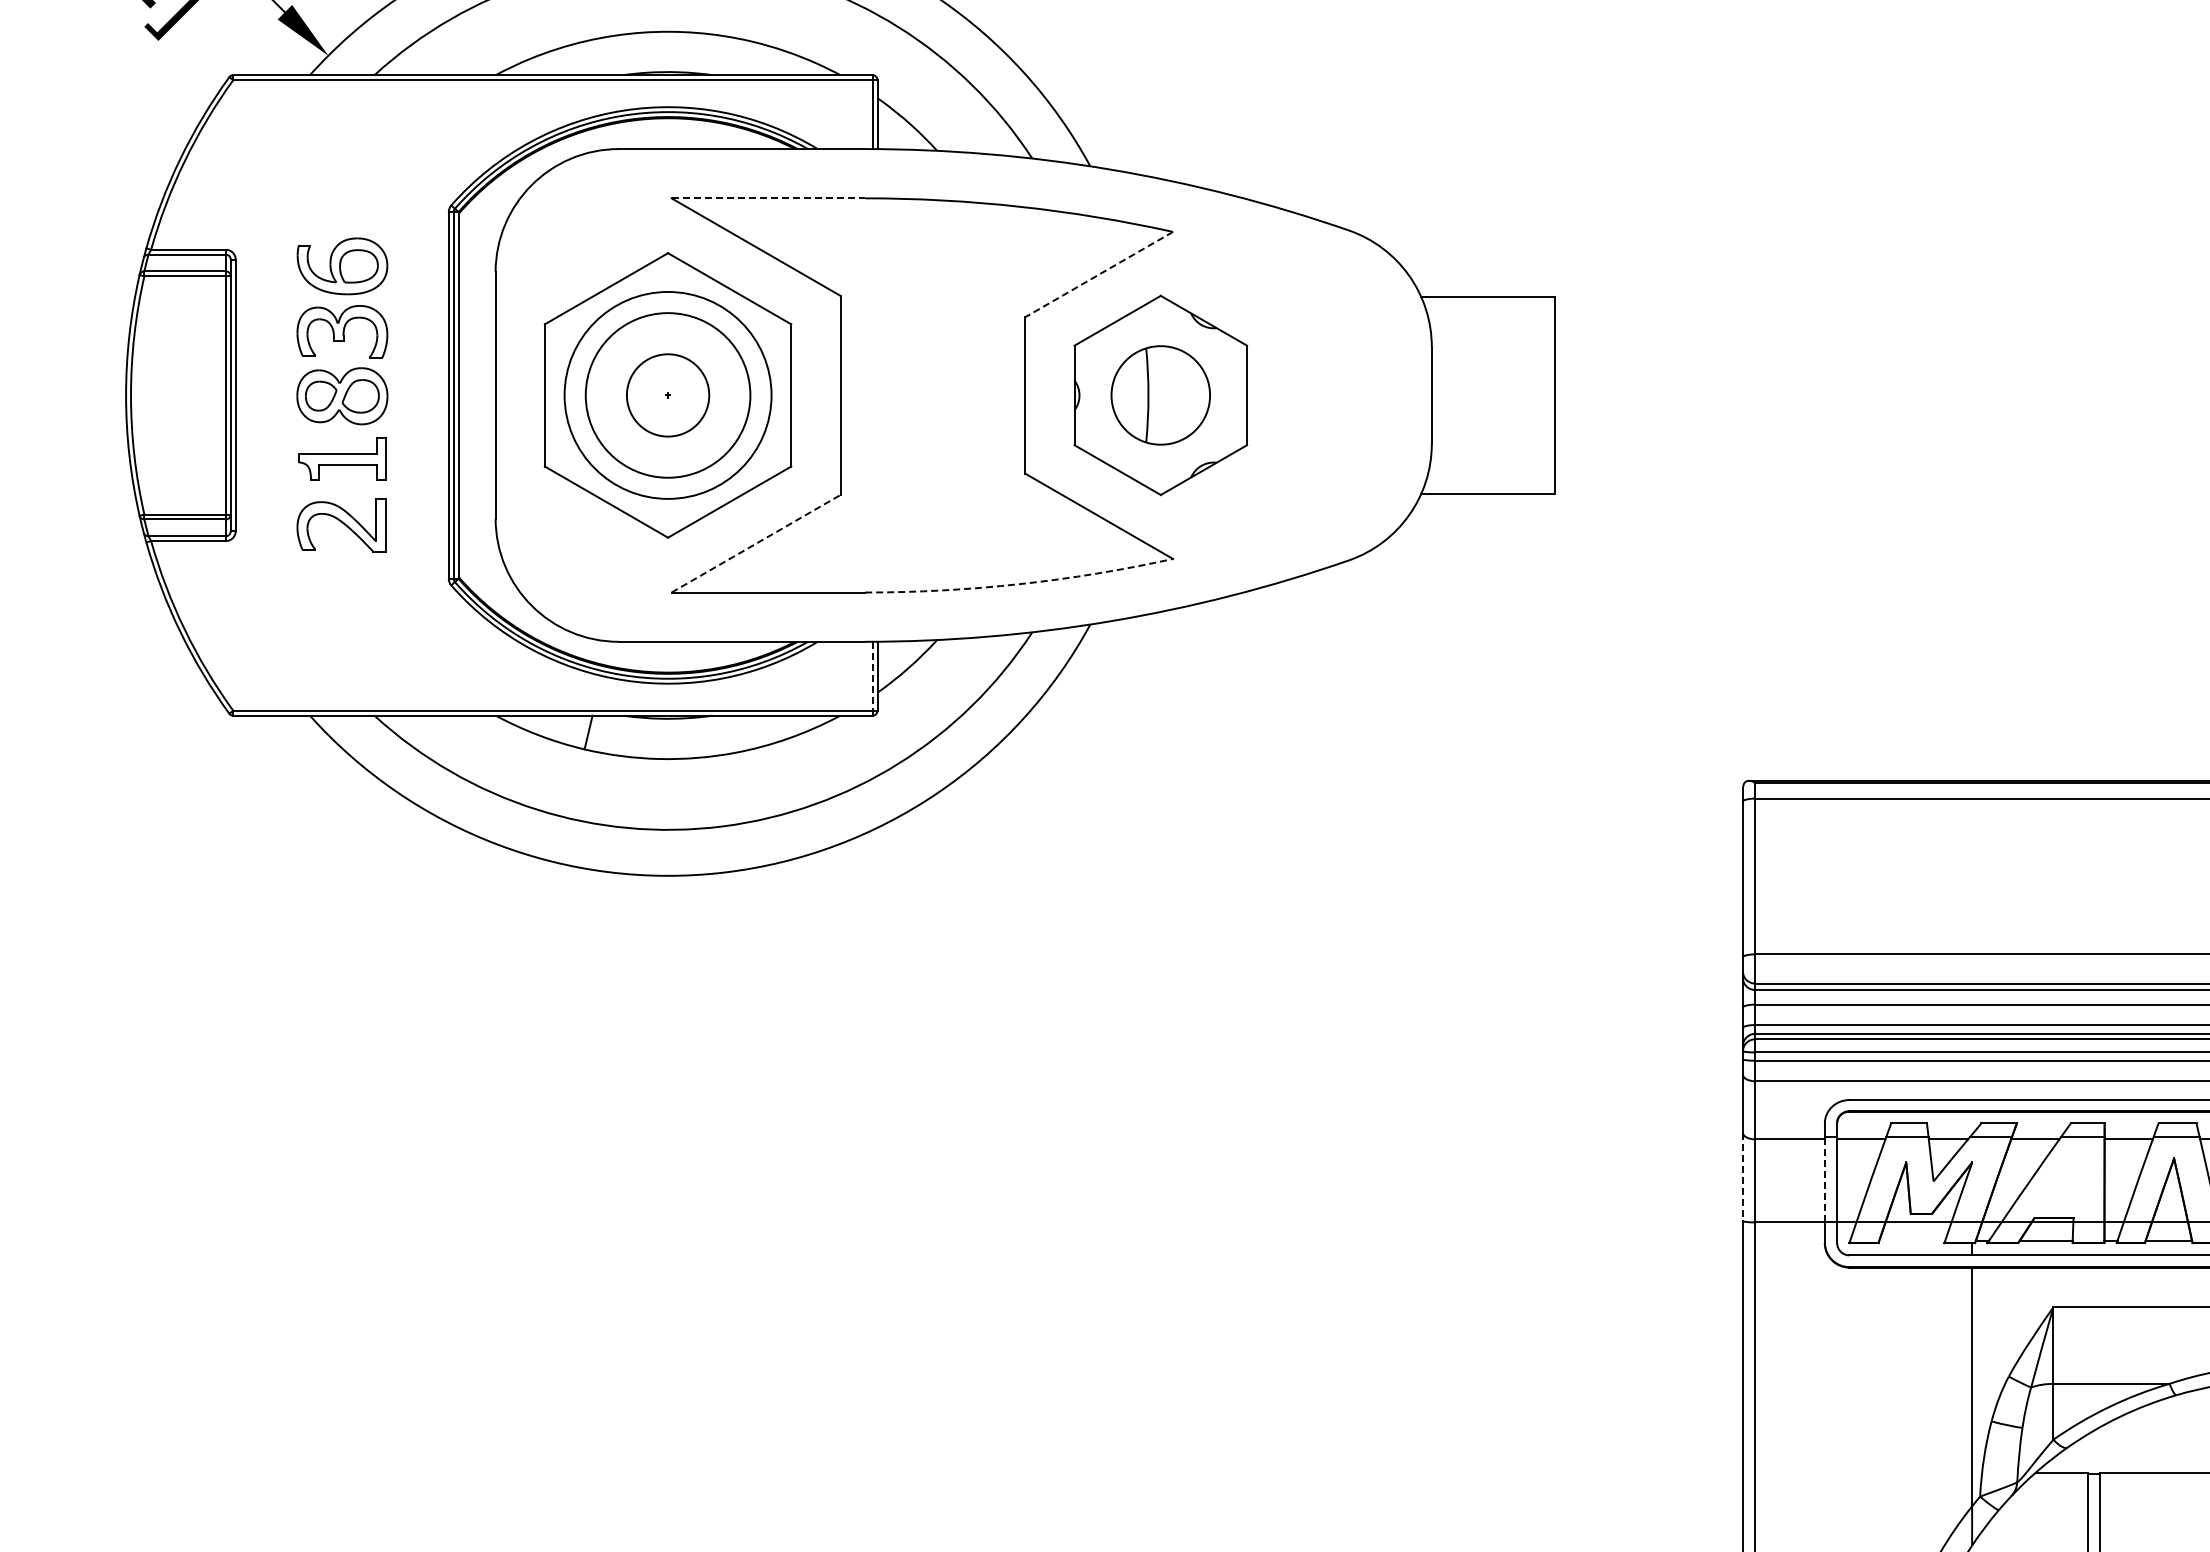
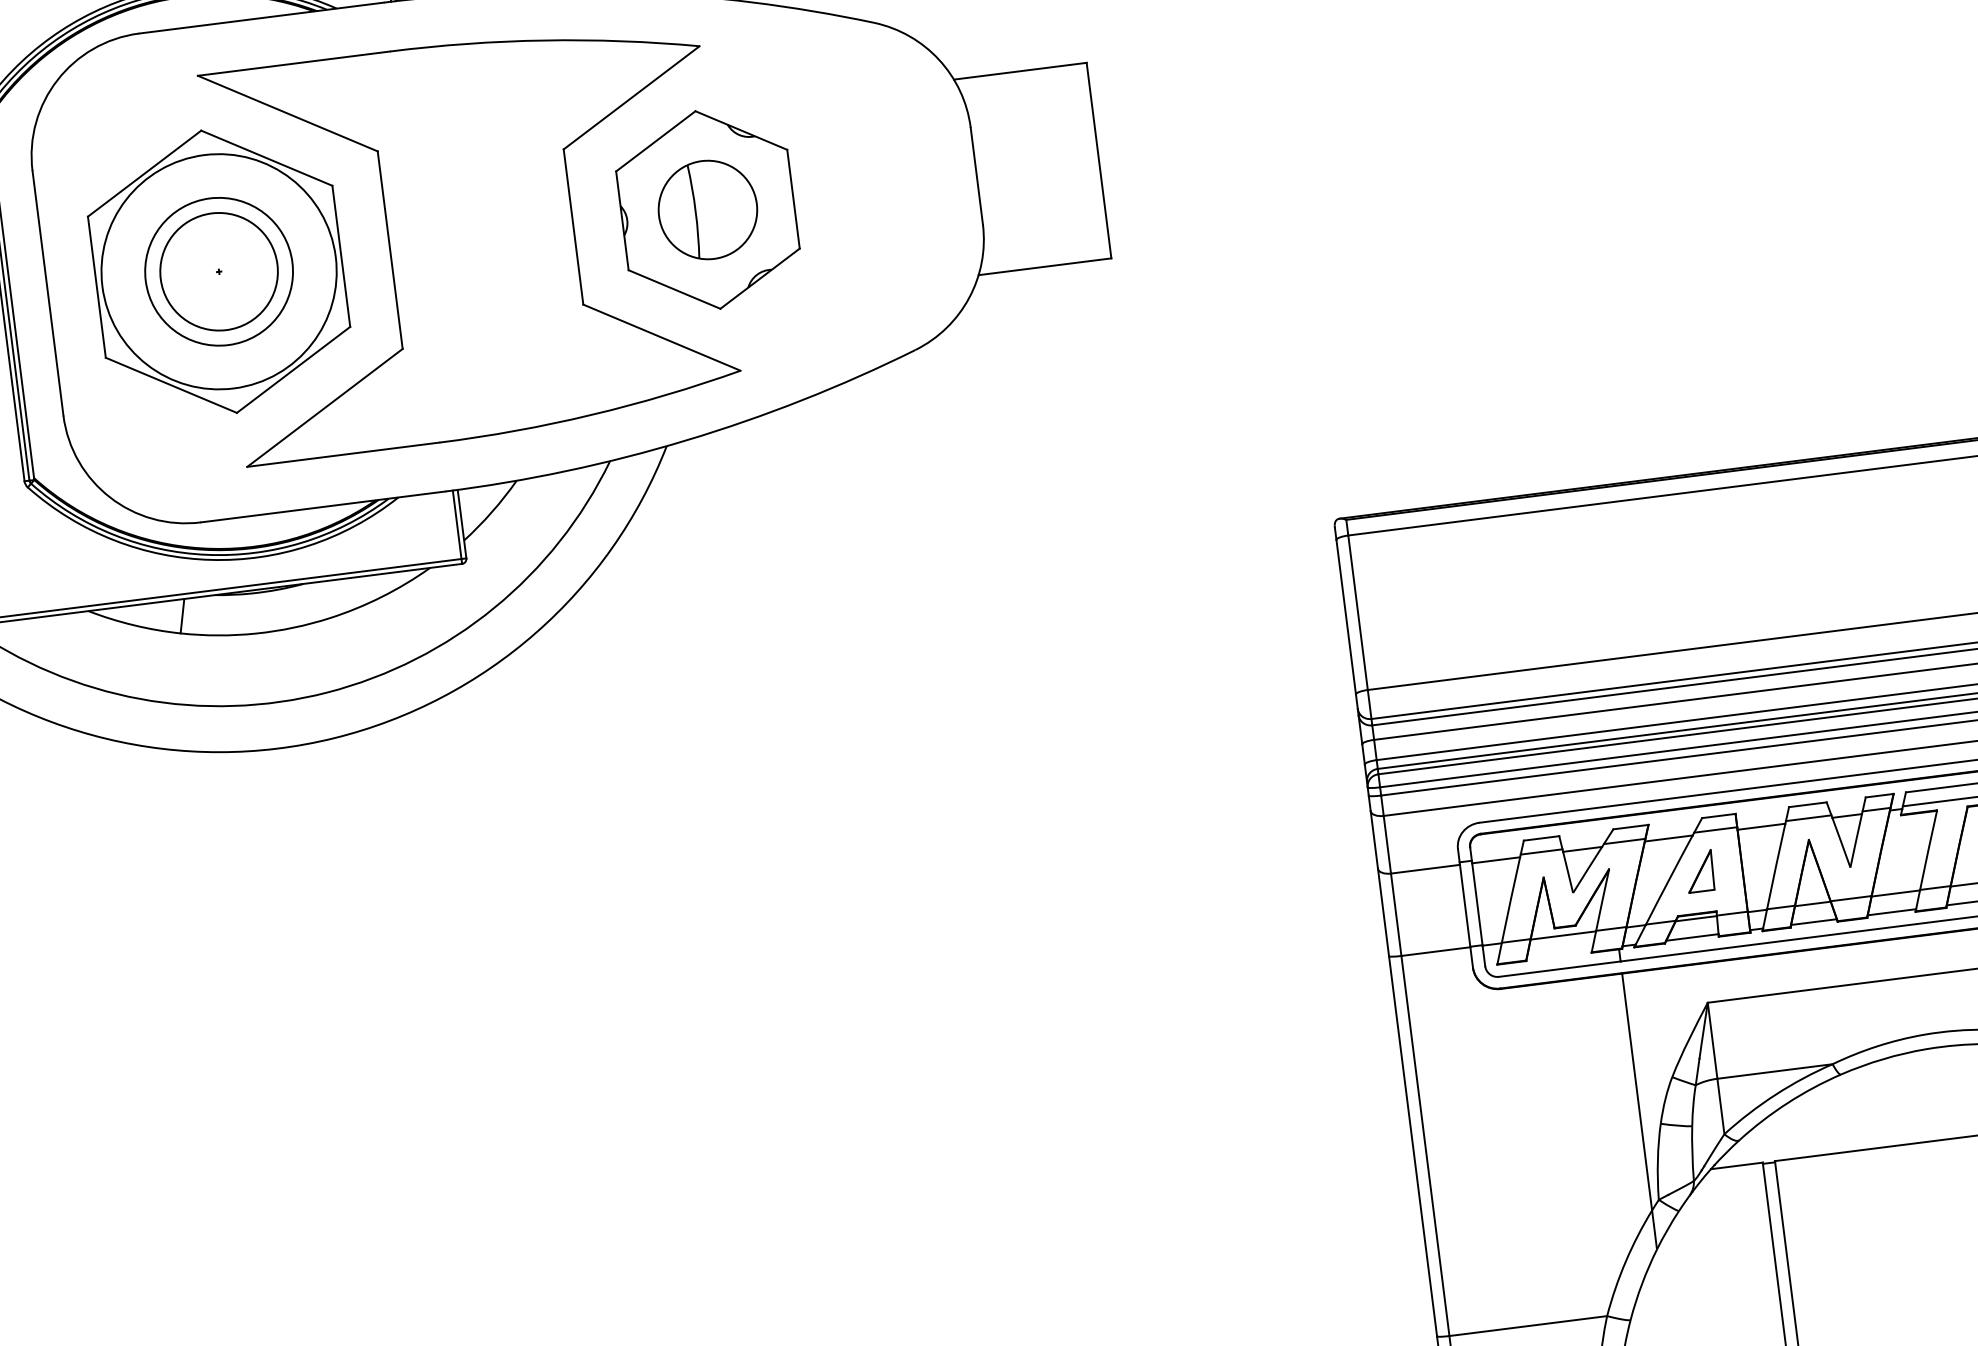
line: (768, 198) -> (294, 63), dashed -> solid
line: (1098, 274) -> (630, 97), dashed -> solid
circle: (667, 395) -> (218, 271), size x0.71
circle: (667, 395) -> (218, 271), size x1.43
circle: (667, 395) -> (218, 271), size x1.43
line: (756, 543) -> (325, 407), dashed -> solid
arc: (1020, 584) -> (592, 415), dashed -> solid
line: (872, 676) -> (457, 525), dashed -> solid
part: (2062, 1175) -> (1700, 870), added
line: (1743, 1177) -> (1384, 912), dashed -> solid
line: (1824, 1180) -> (1464, 905), dashed -> solid

